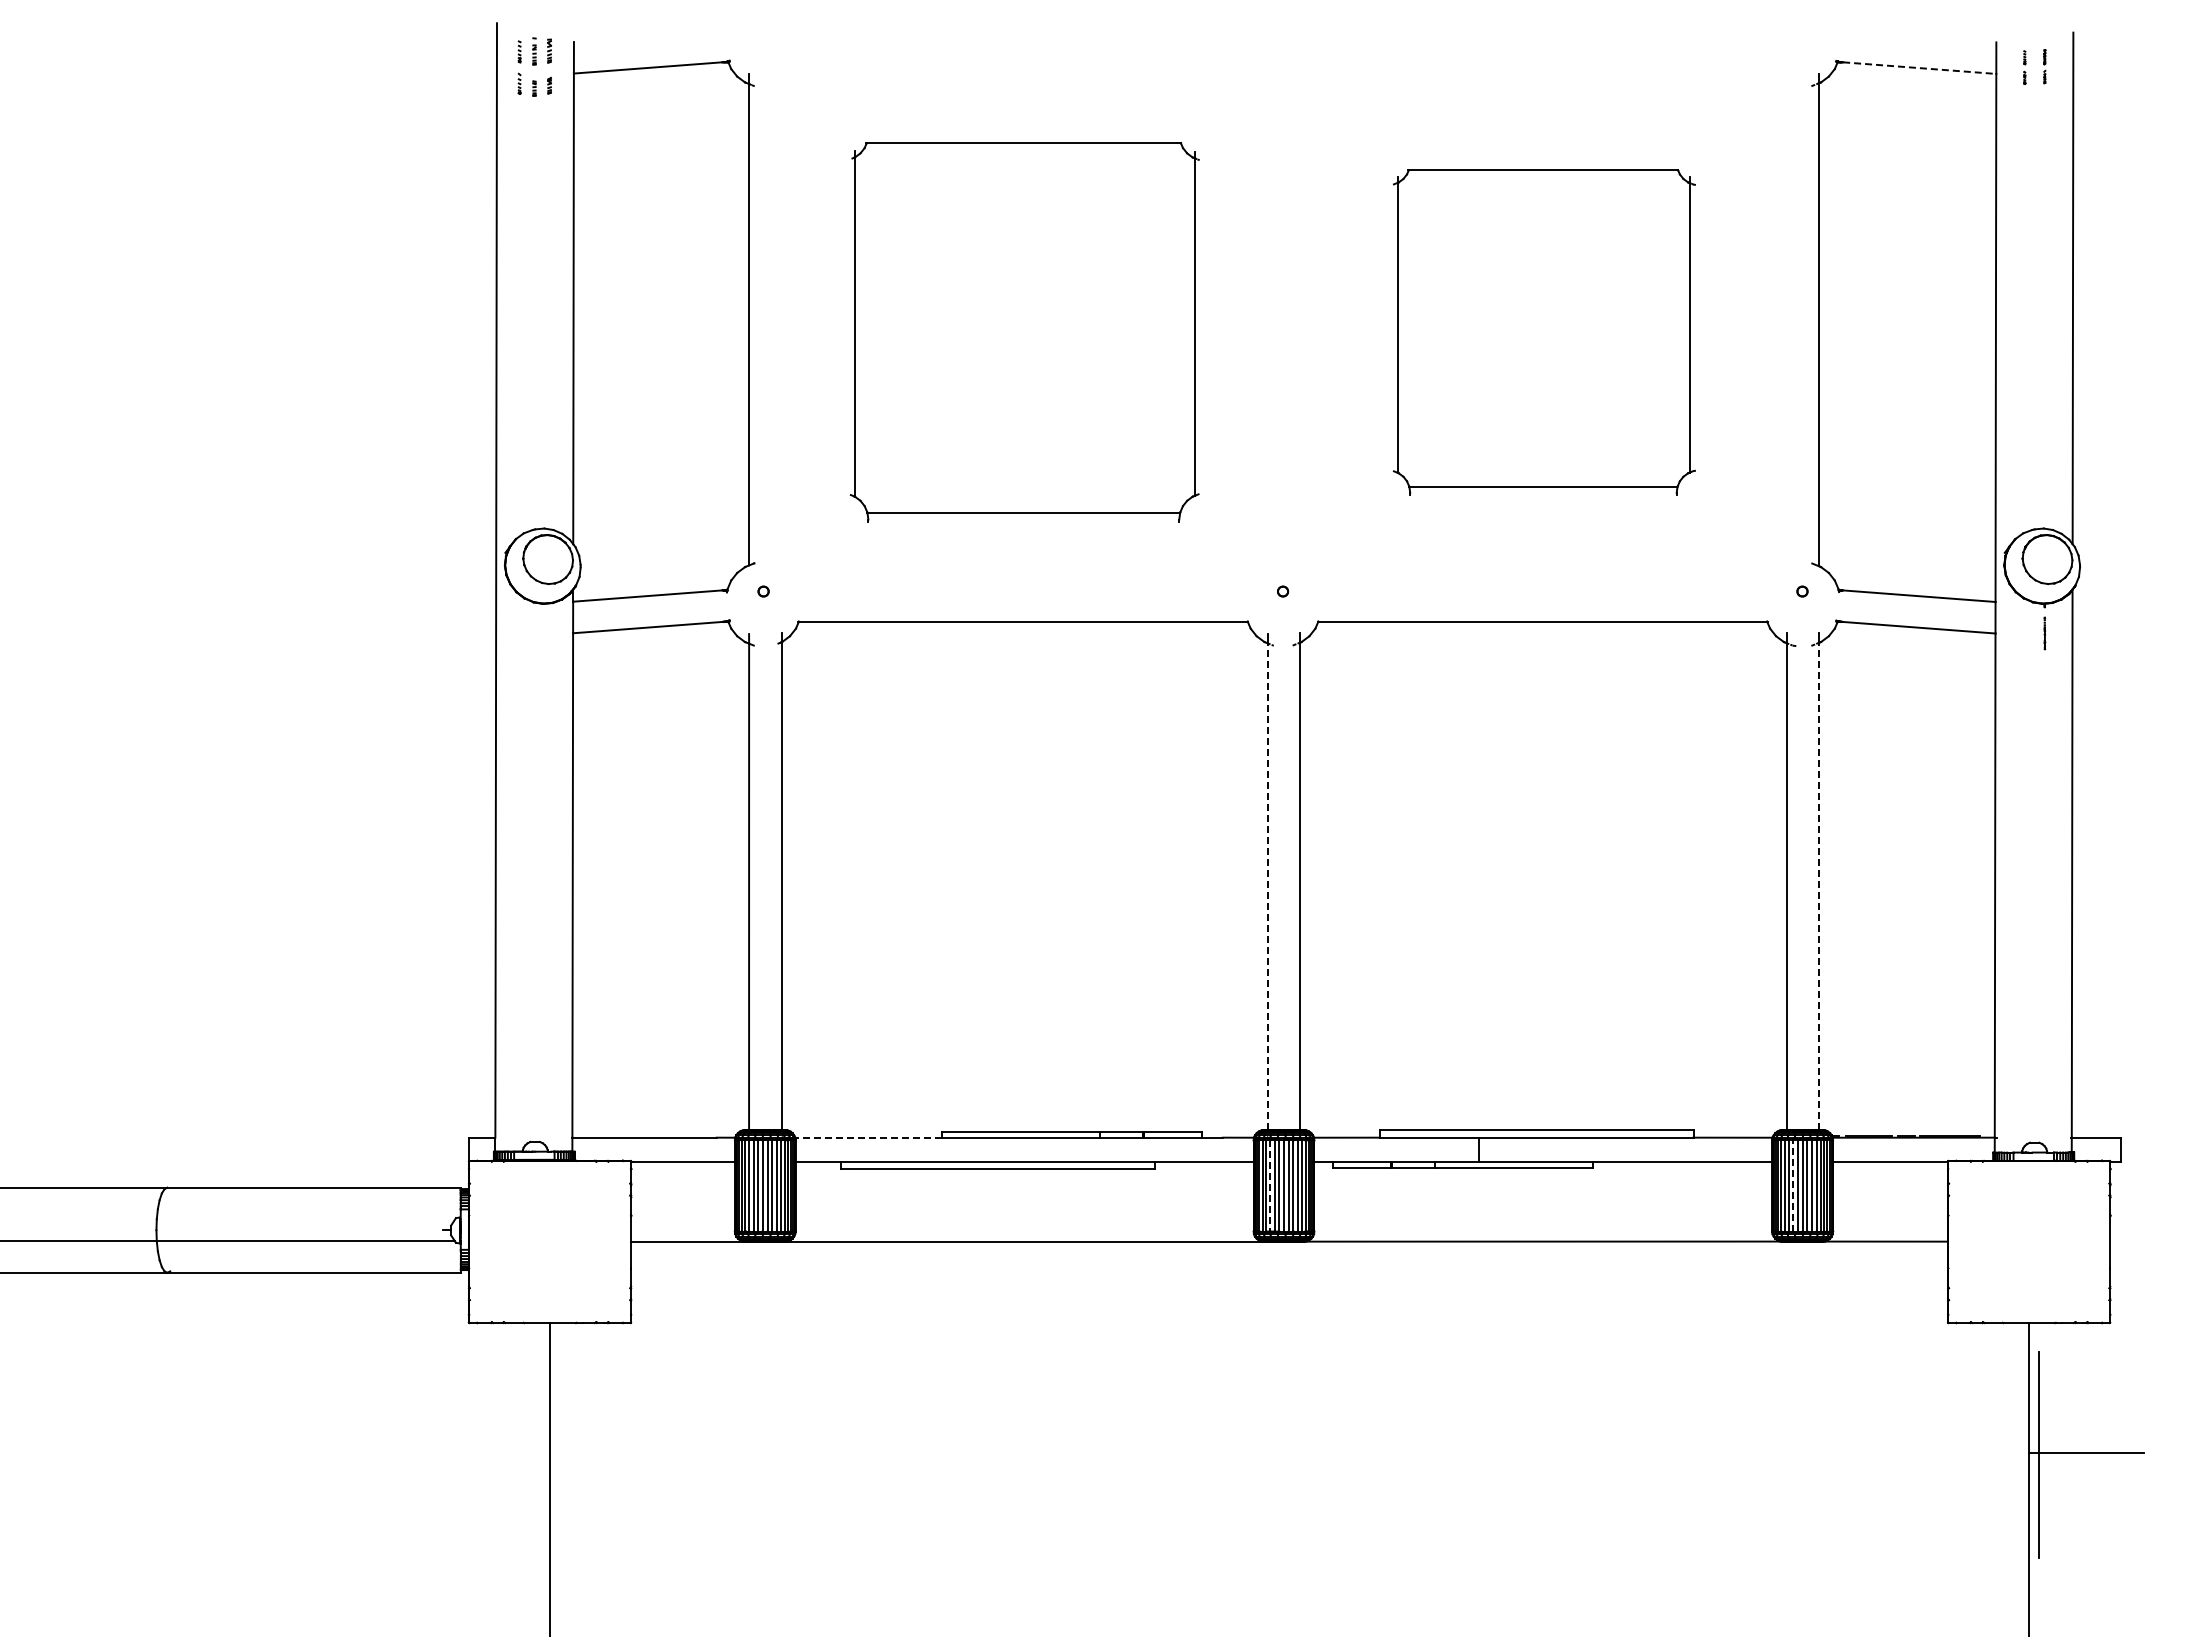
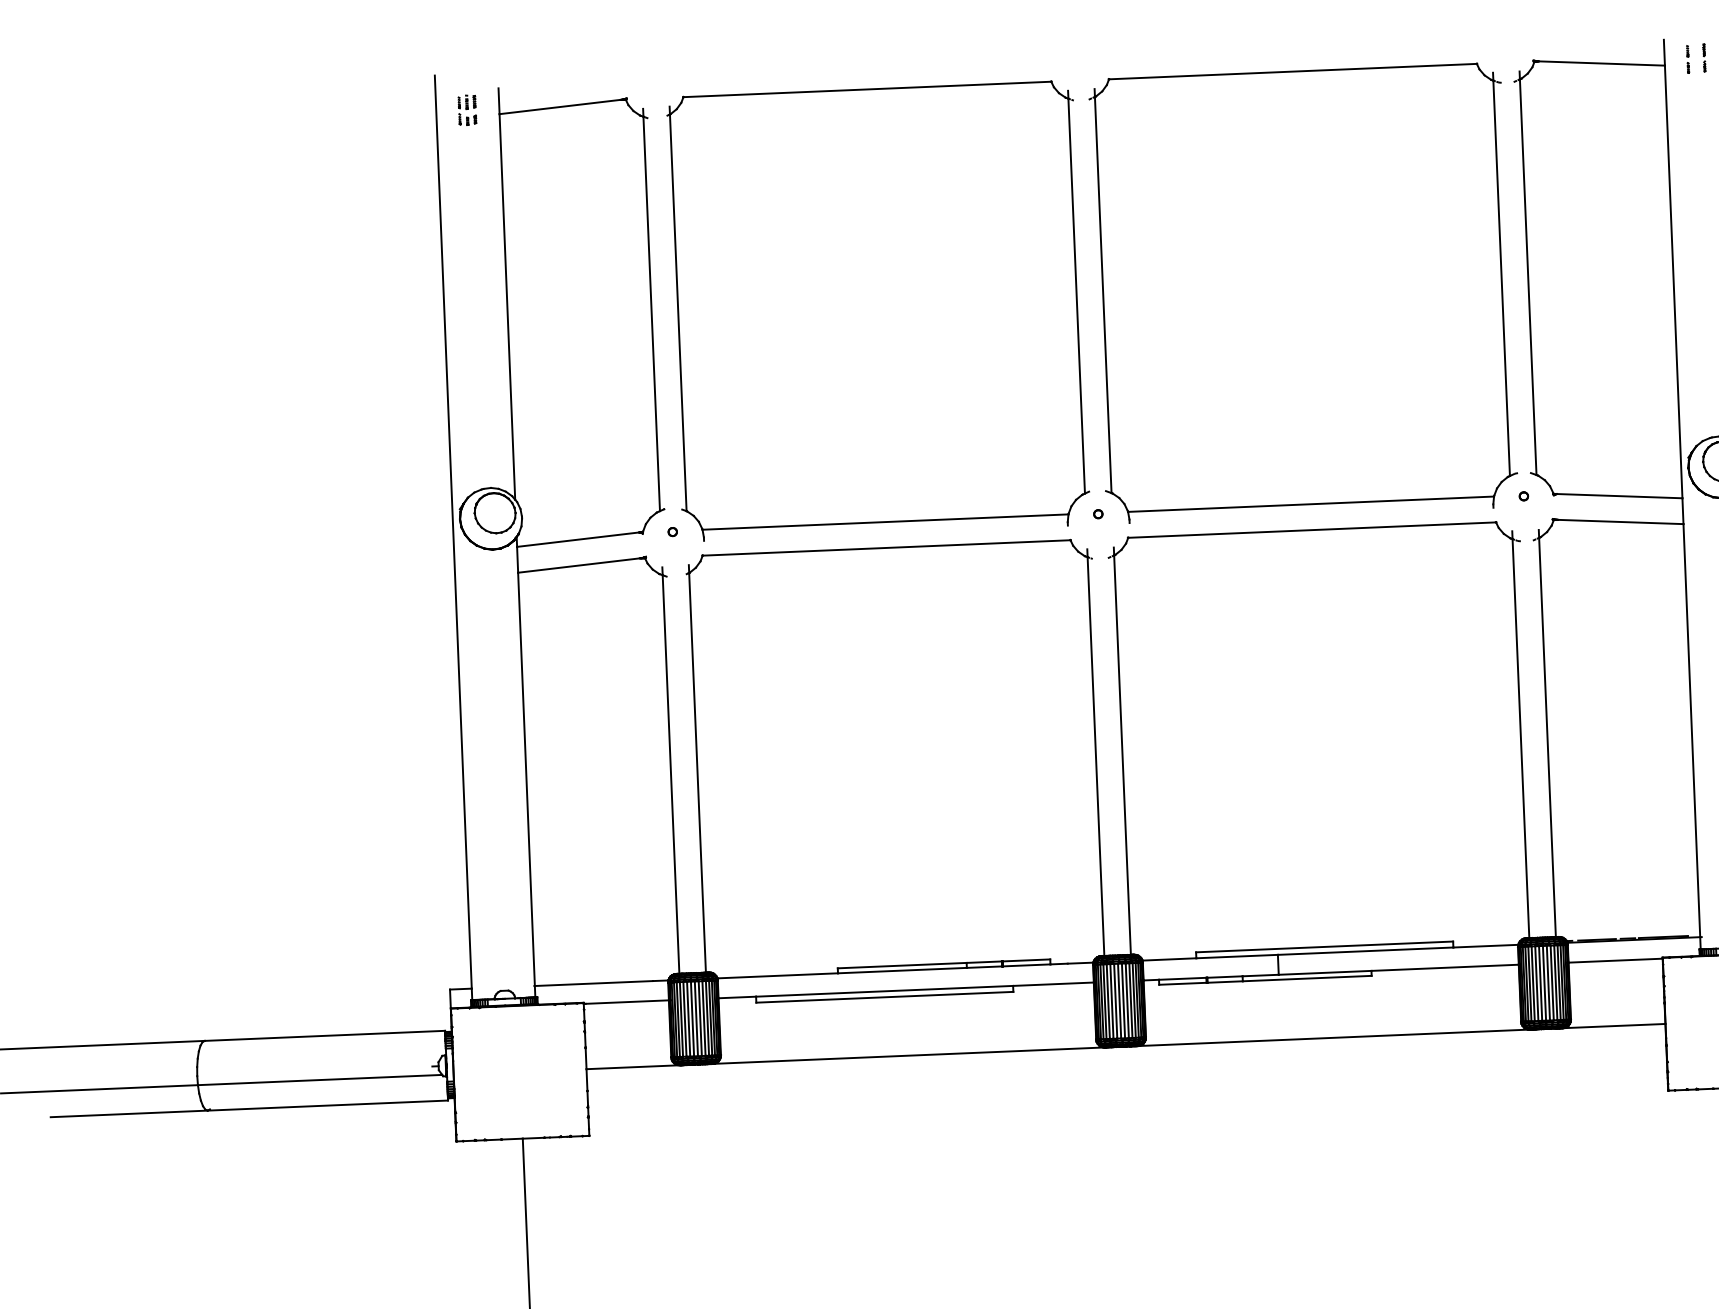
part: (534, 67) -> (467, 110), size x0.62
line: (1919, 68) -> (1601, 63), dashed -> solid
part: (1024, 332) -> (877, 310), size x1.43
part: (1544, 332) -> (1303, 292), size x1.67
line: (1267, 886) -> (1095, 756), dashed -> solid
line: (1818, 886) -> (1547, 737), dashed -> solid
line: (868, 1137) -> (777, 975), dashed -> solid
line: (1270, 1185) -> (1108, 1001), dashed -> solid
line: (1793, 1185) -> (1536, 983), dashed -> solid

